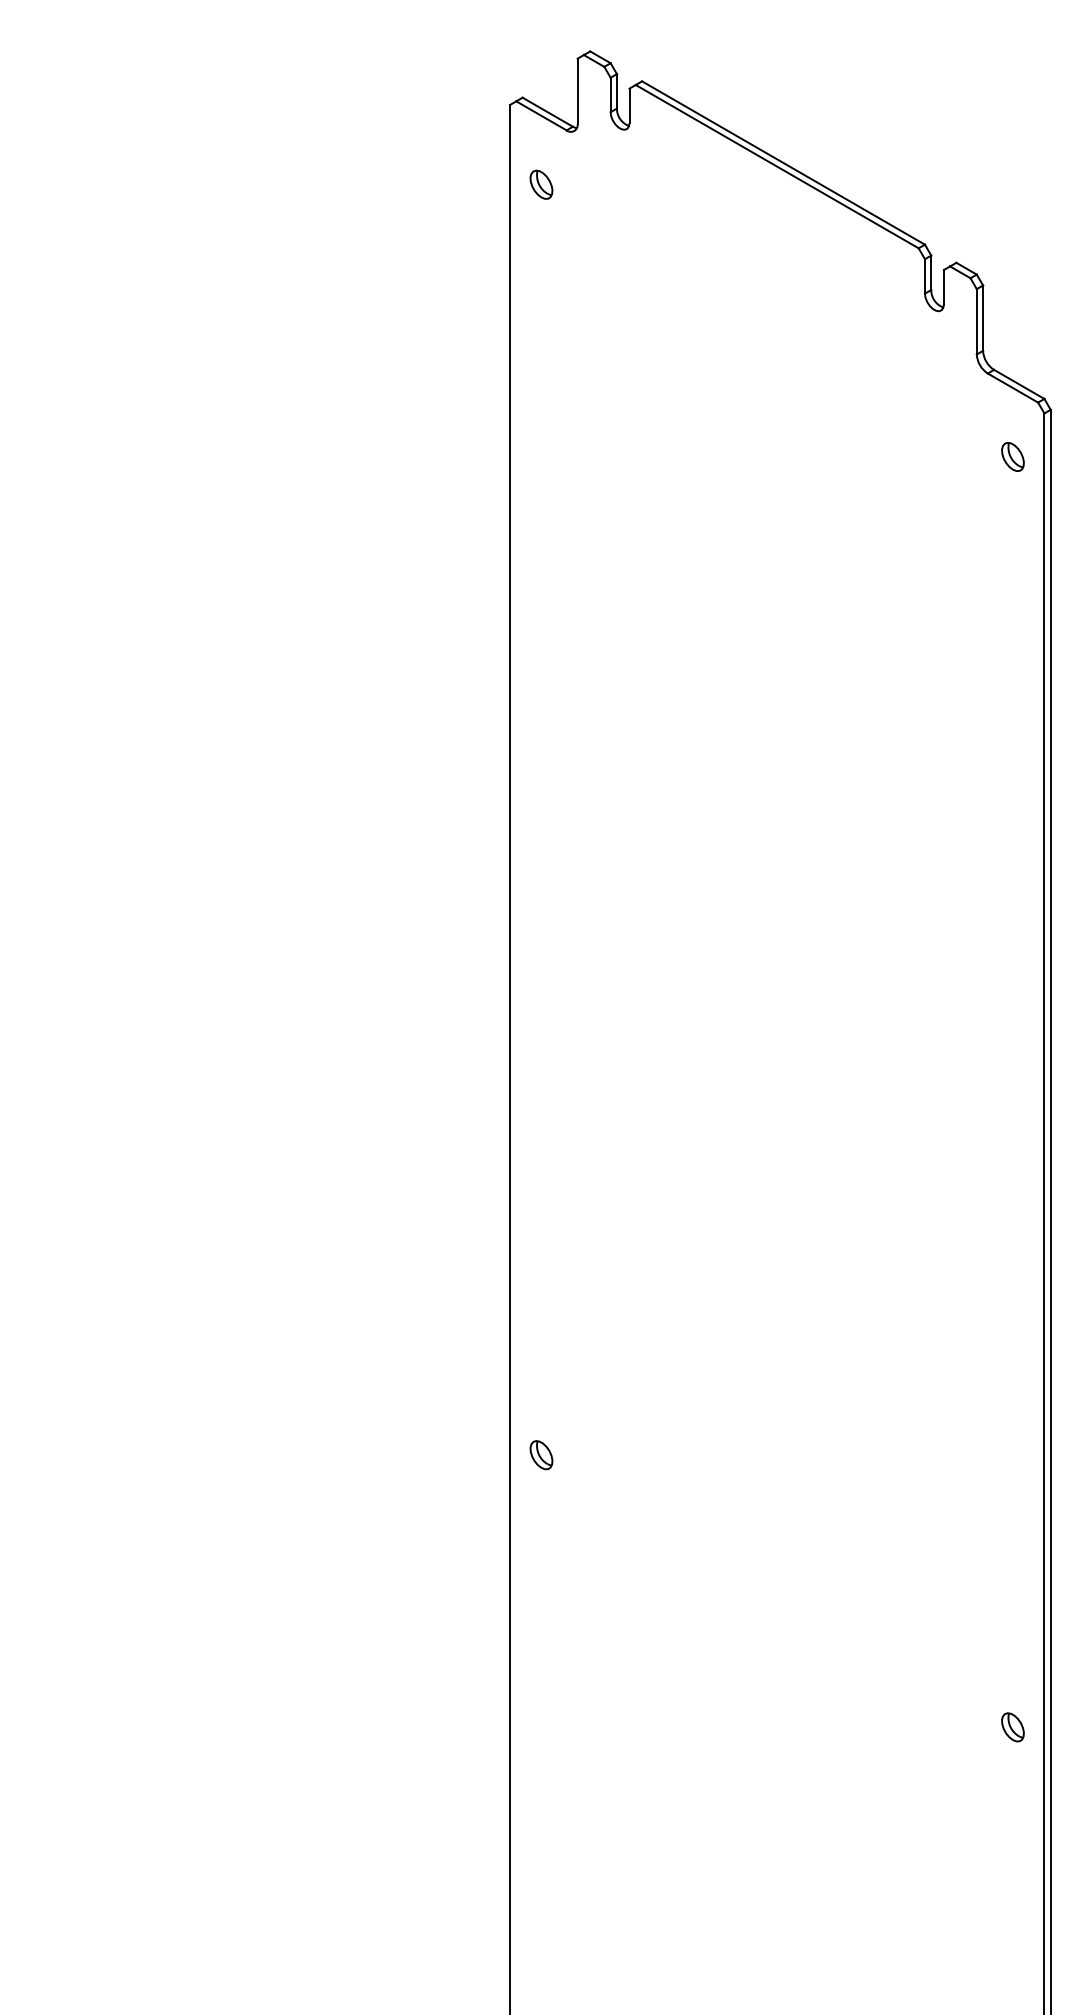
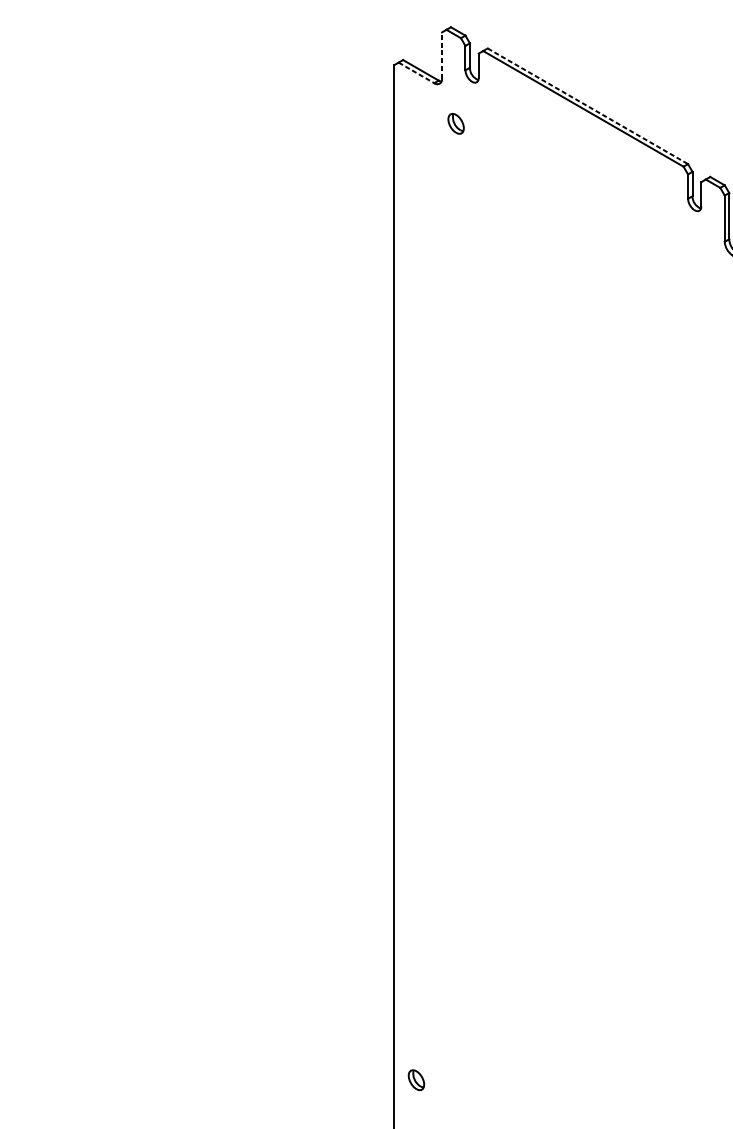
line: (577, 91) -> (441, 55), solid -> dashed
line: (541, 116) -> (416, 73), solid -> dashed
line: (783, 163) -> (587, 106), solid -> dashed
part: (541, 184) -> (456, 123), moved
part: (541, 1455) -> (416, 1080), moved

